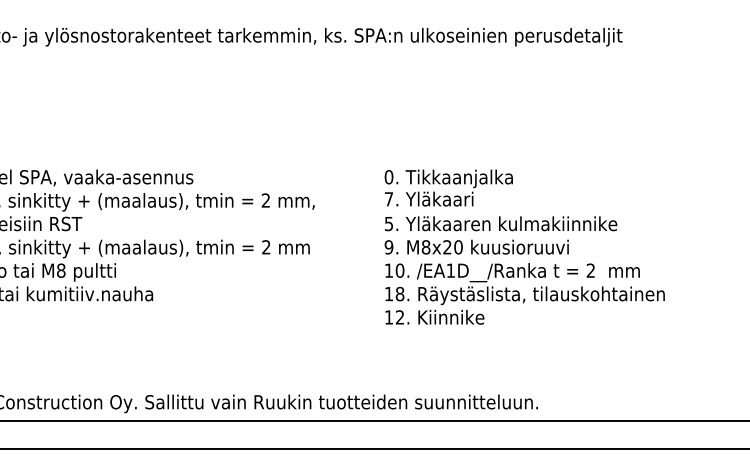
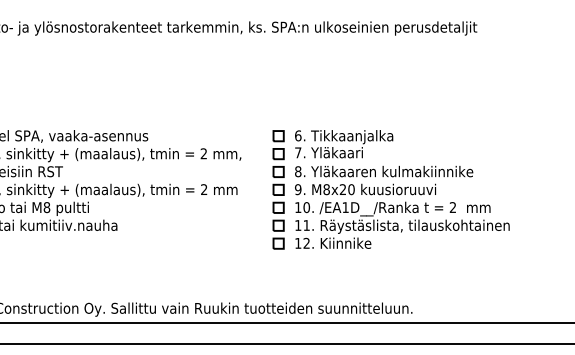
text: (389, 176) -> (298, 135), 0. -> 6.
text: (389, 223) -> (298, 171), 5. -> 8.
part: (363, 247) -> (278, 189), added
text: (399, 294) -> (306, 225), 18. -> 11.

